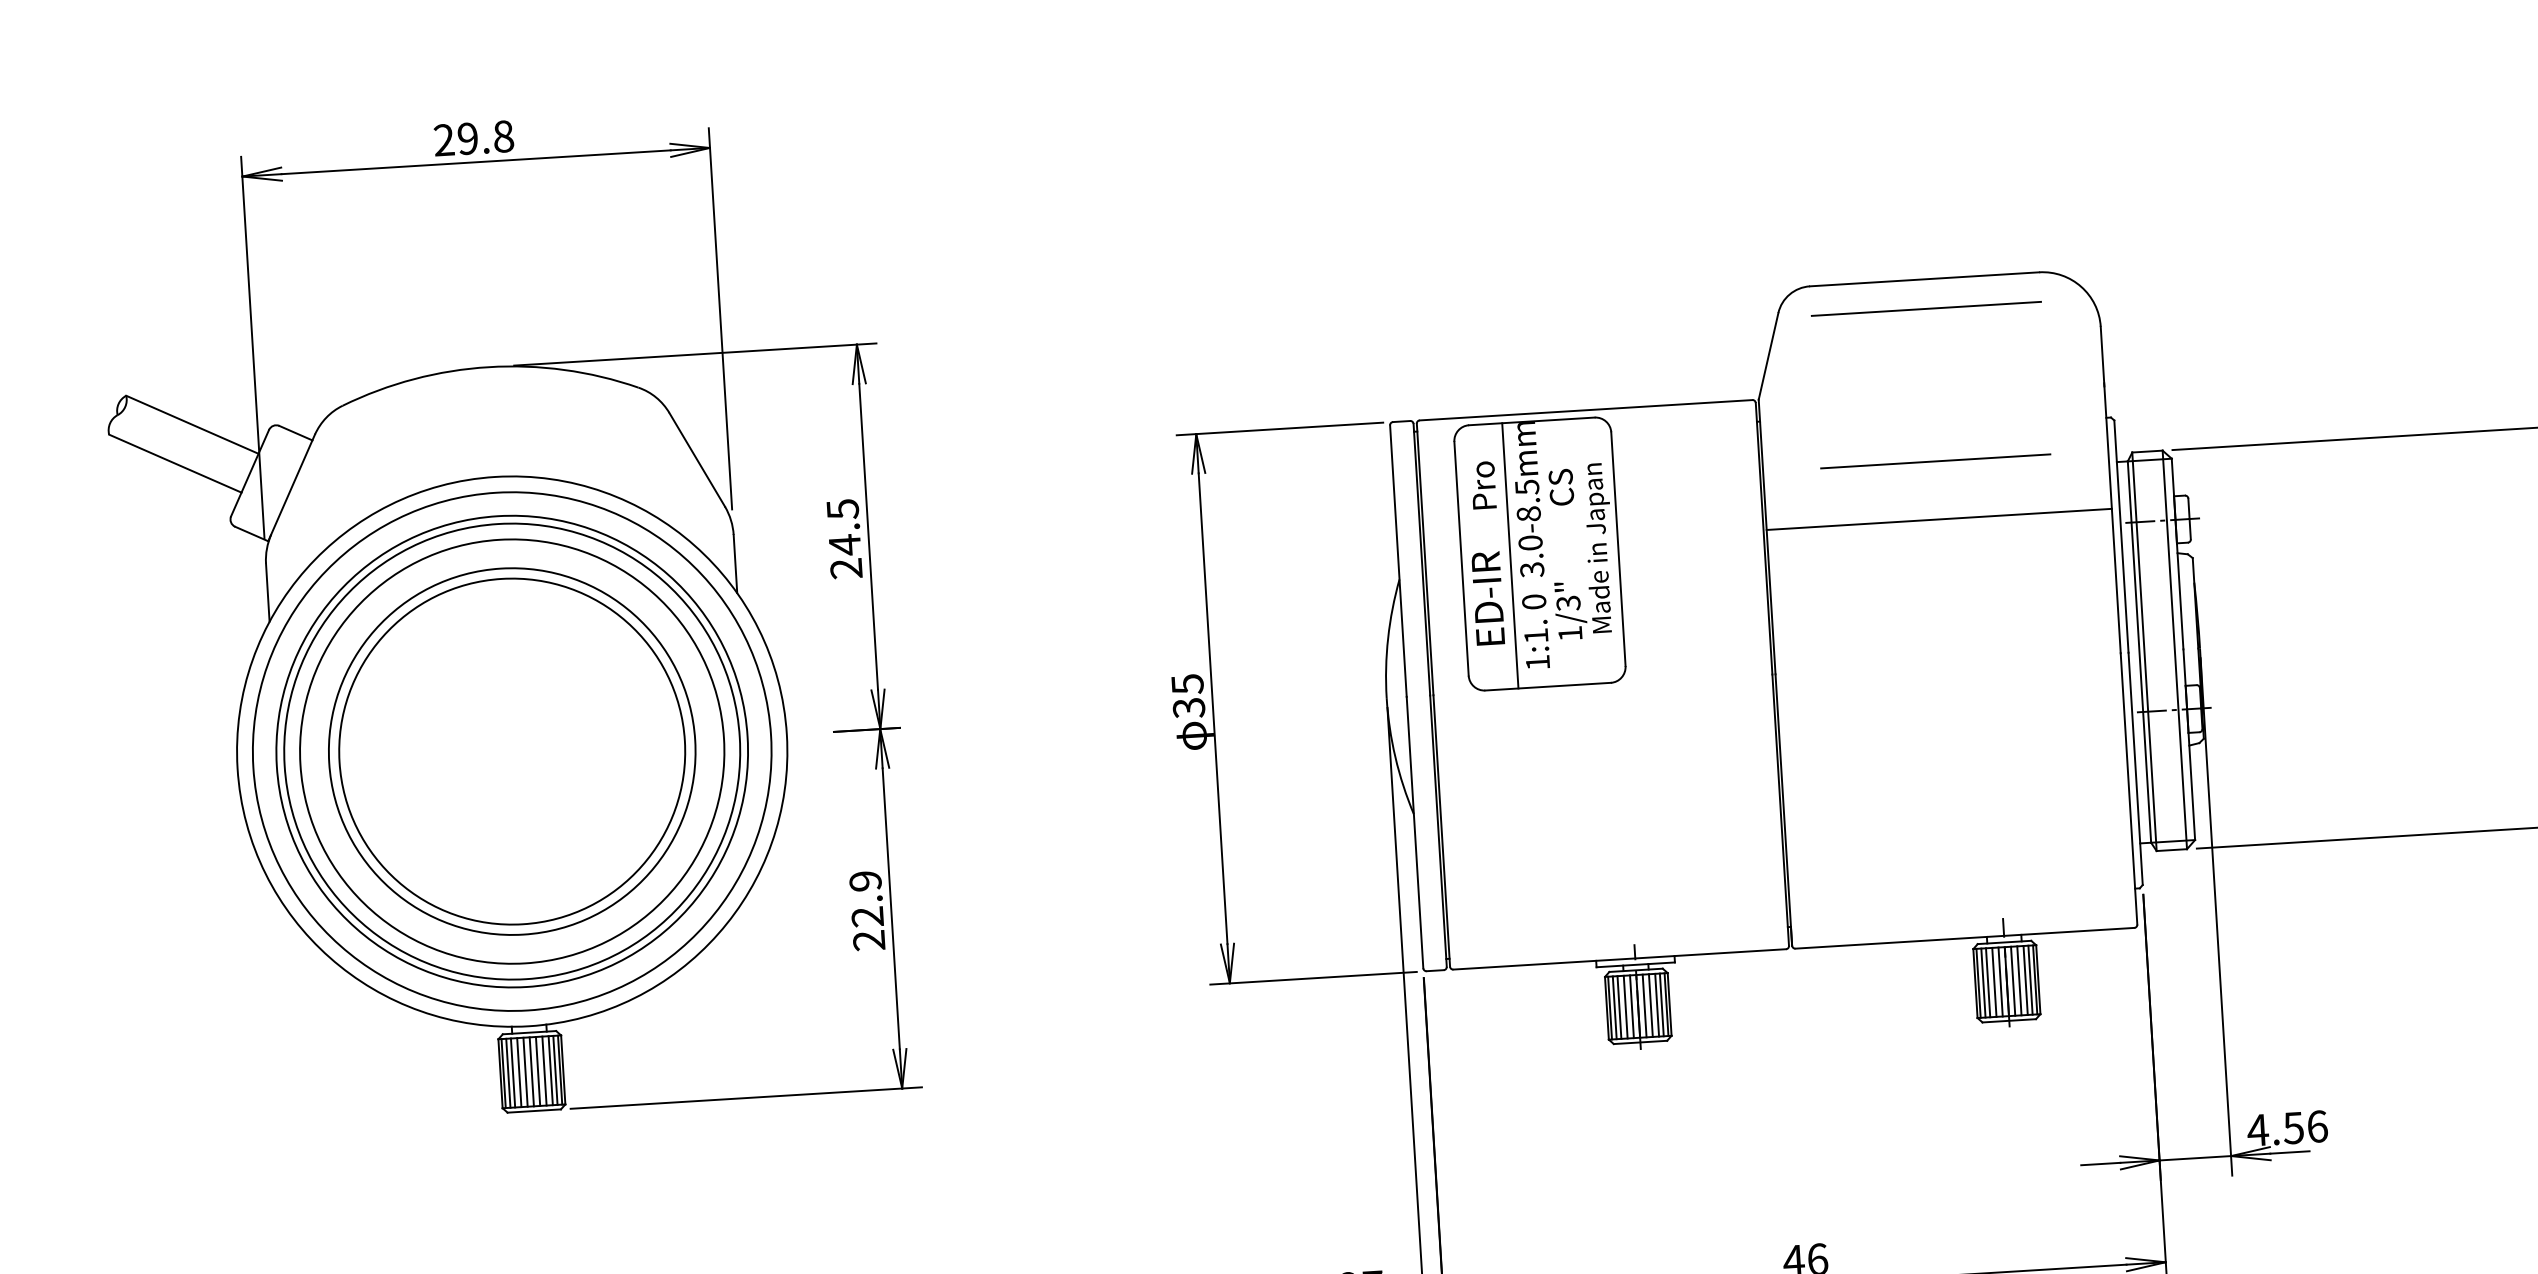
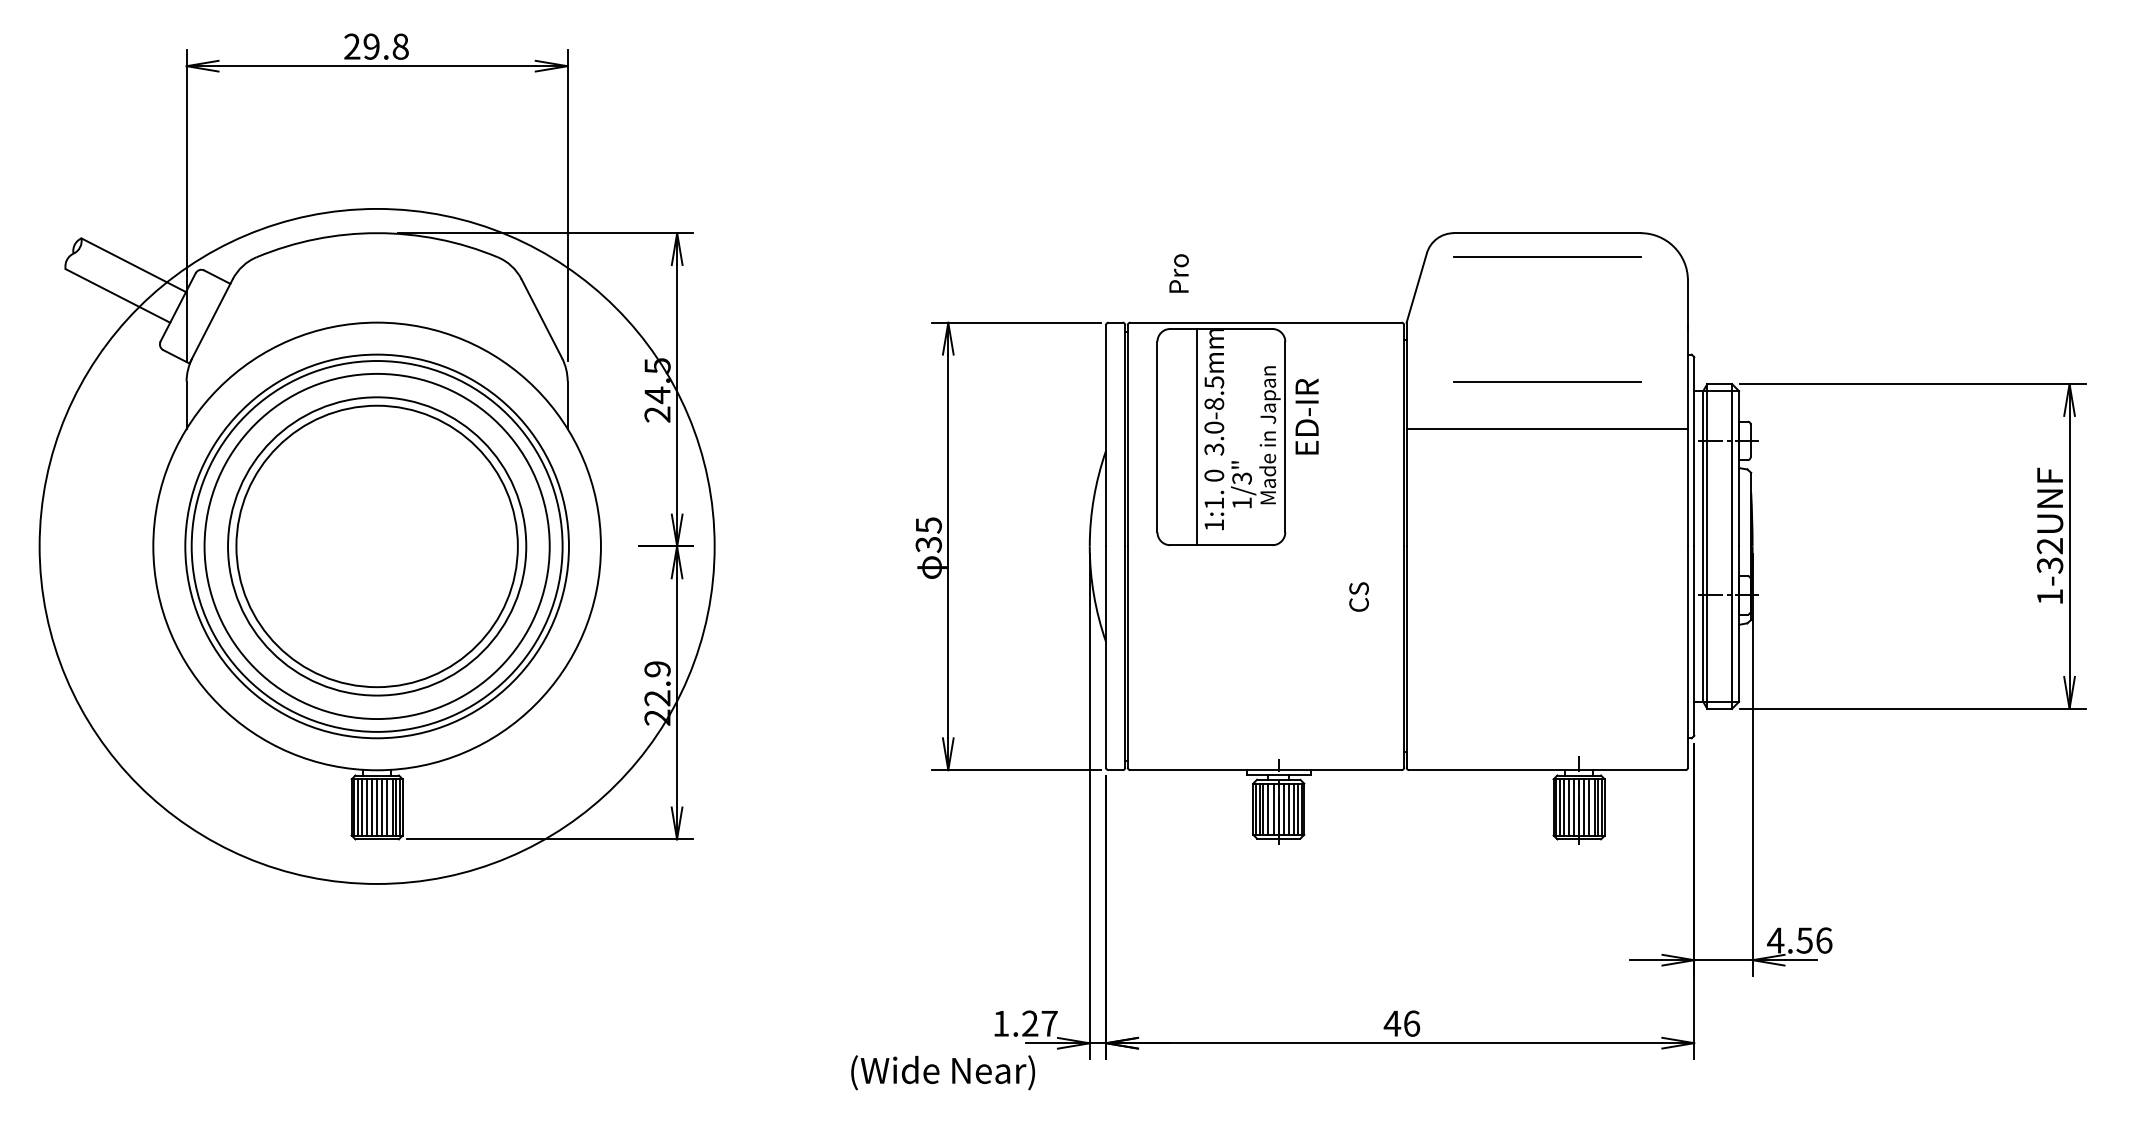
text: (1482, 485) -> (1178, 273), moved
text: (1560, 486) -> (1358, 596), moved
text: (1487, 598) -> (1306, 416), moved
circle: (512, 751) -> (377, 546), size x1.6

